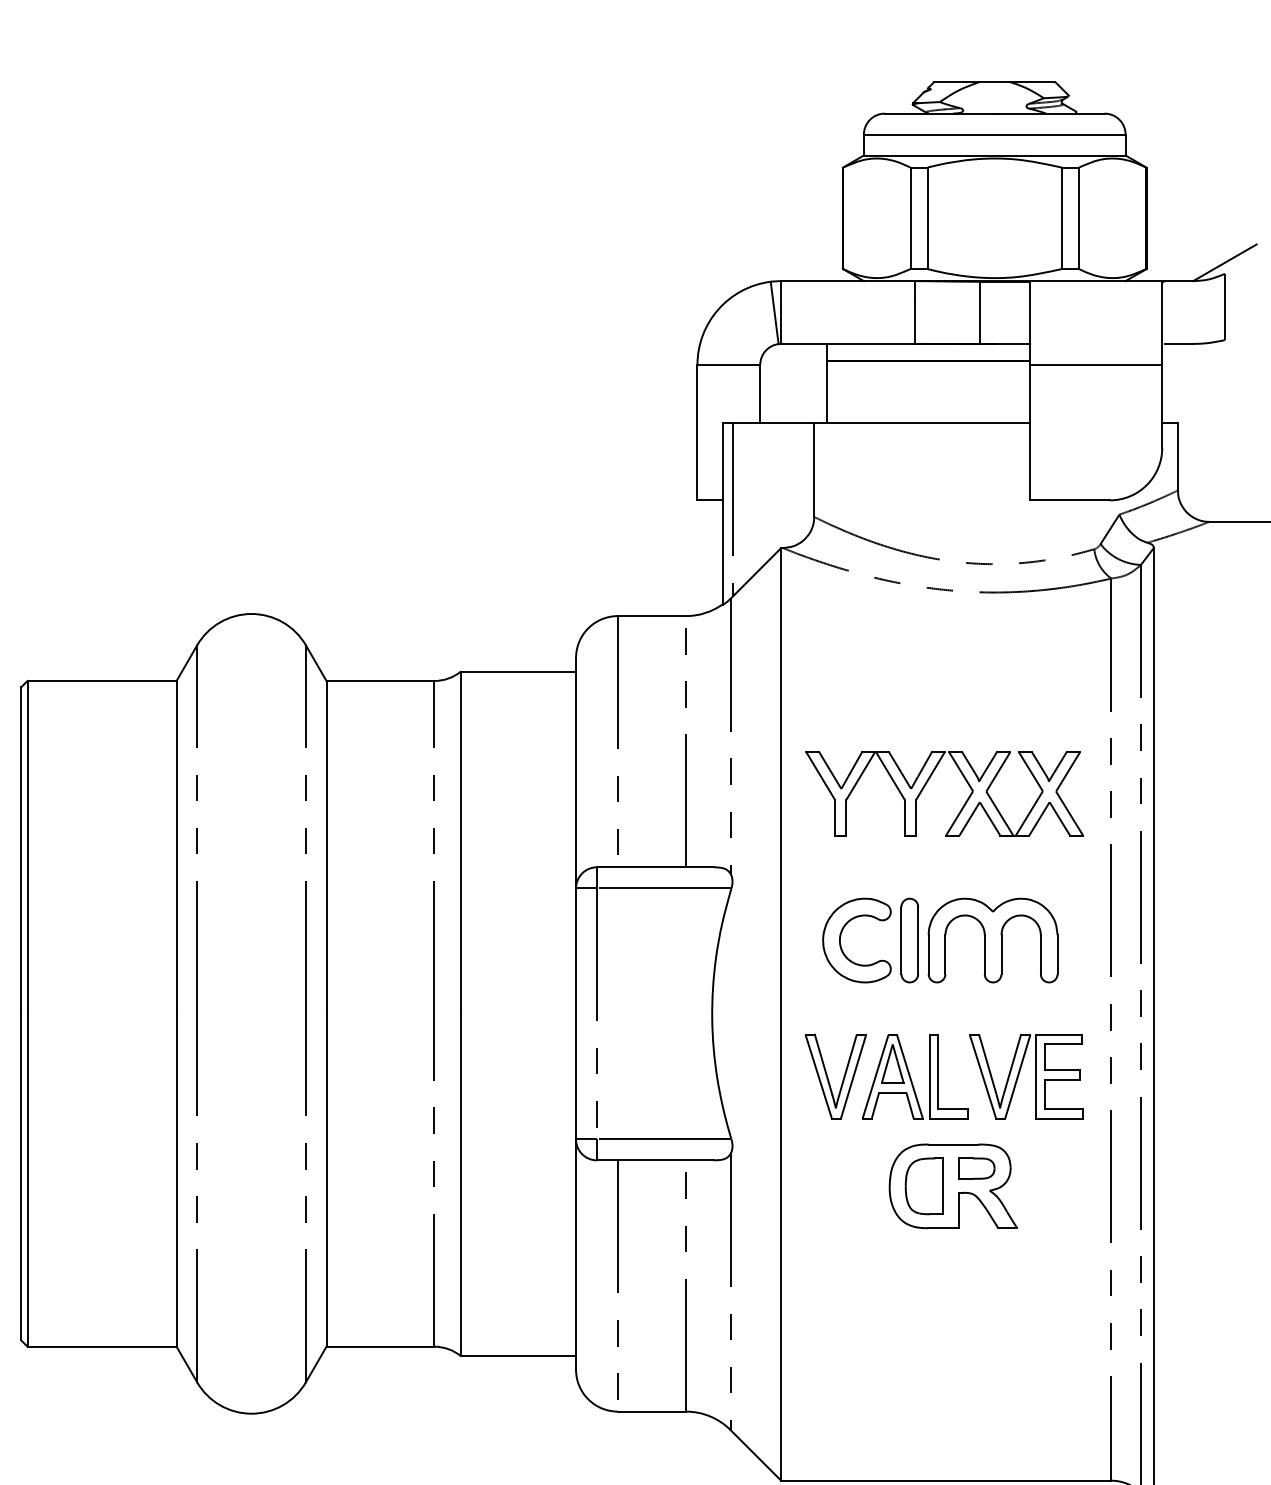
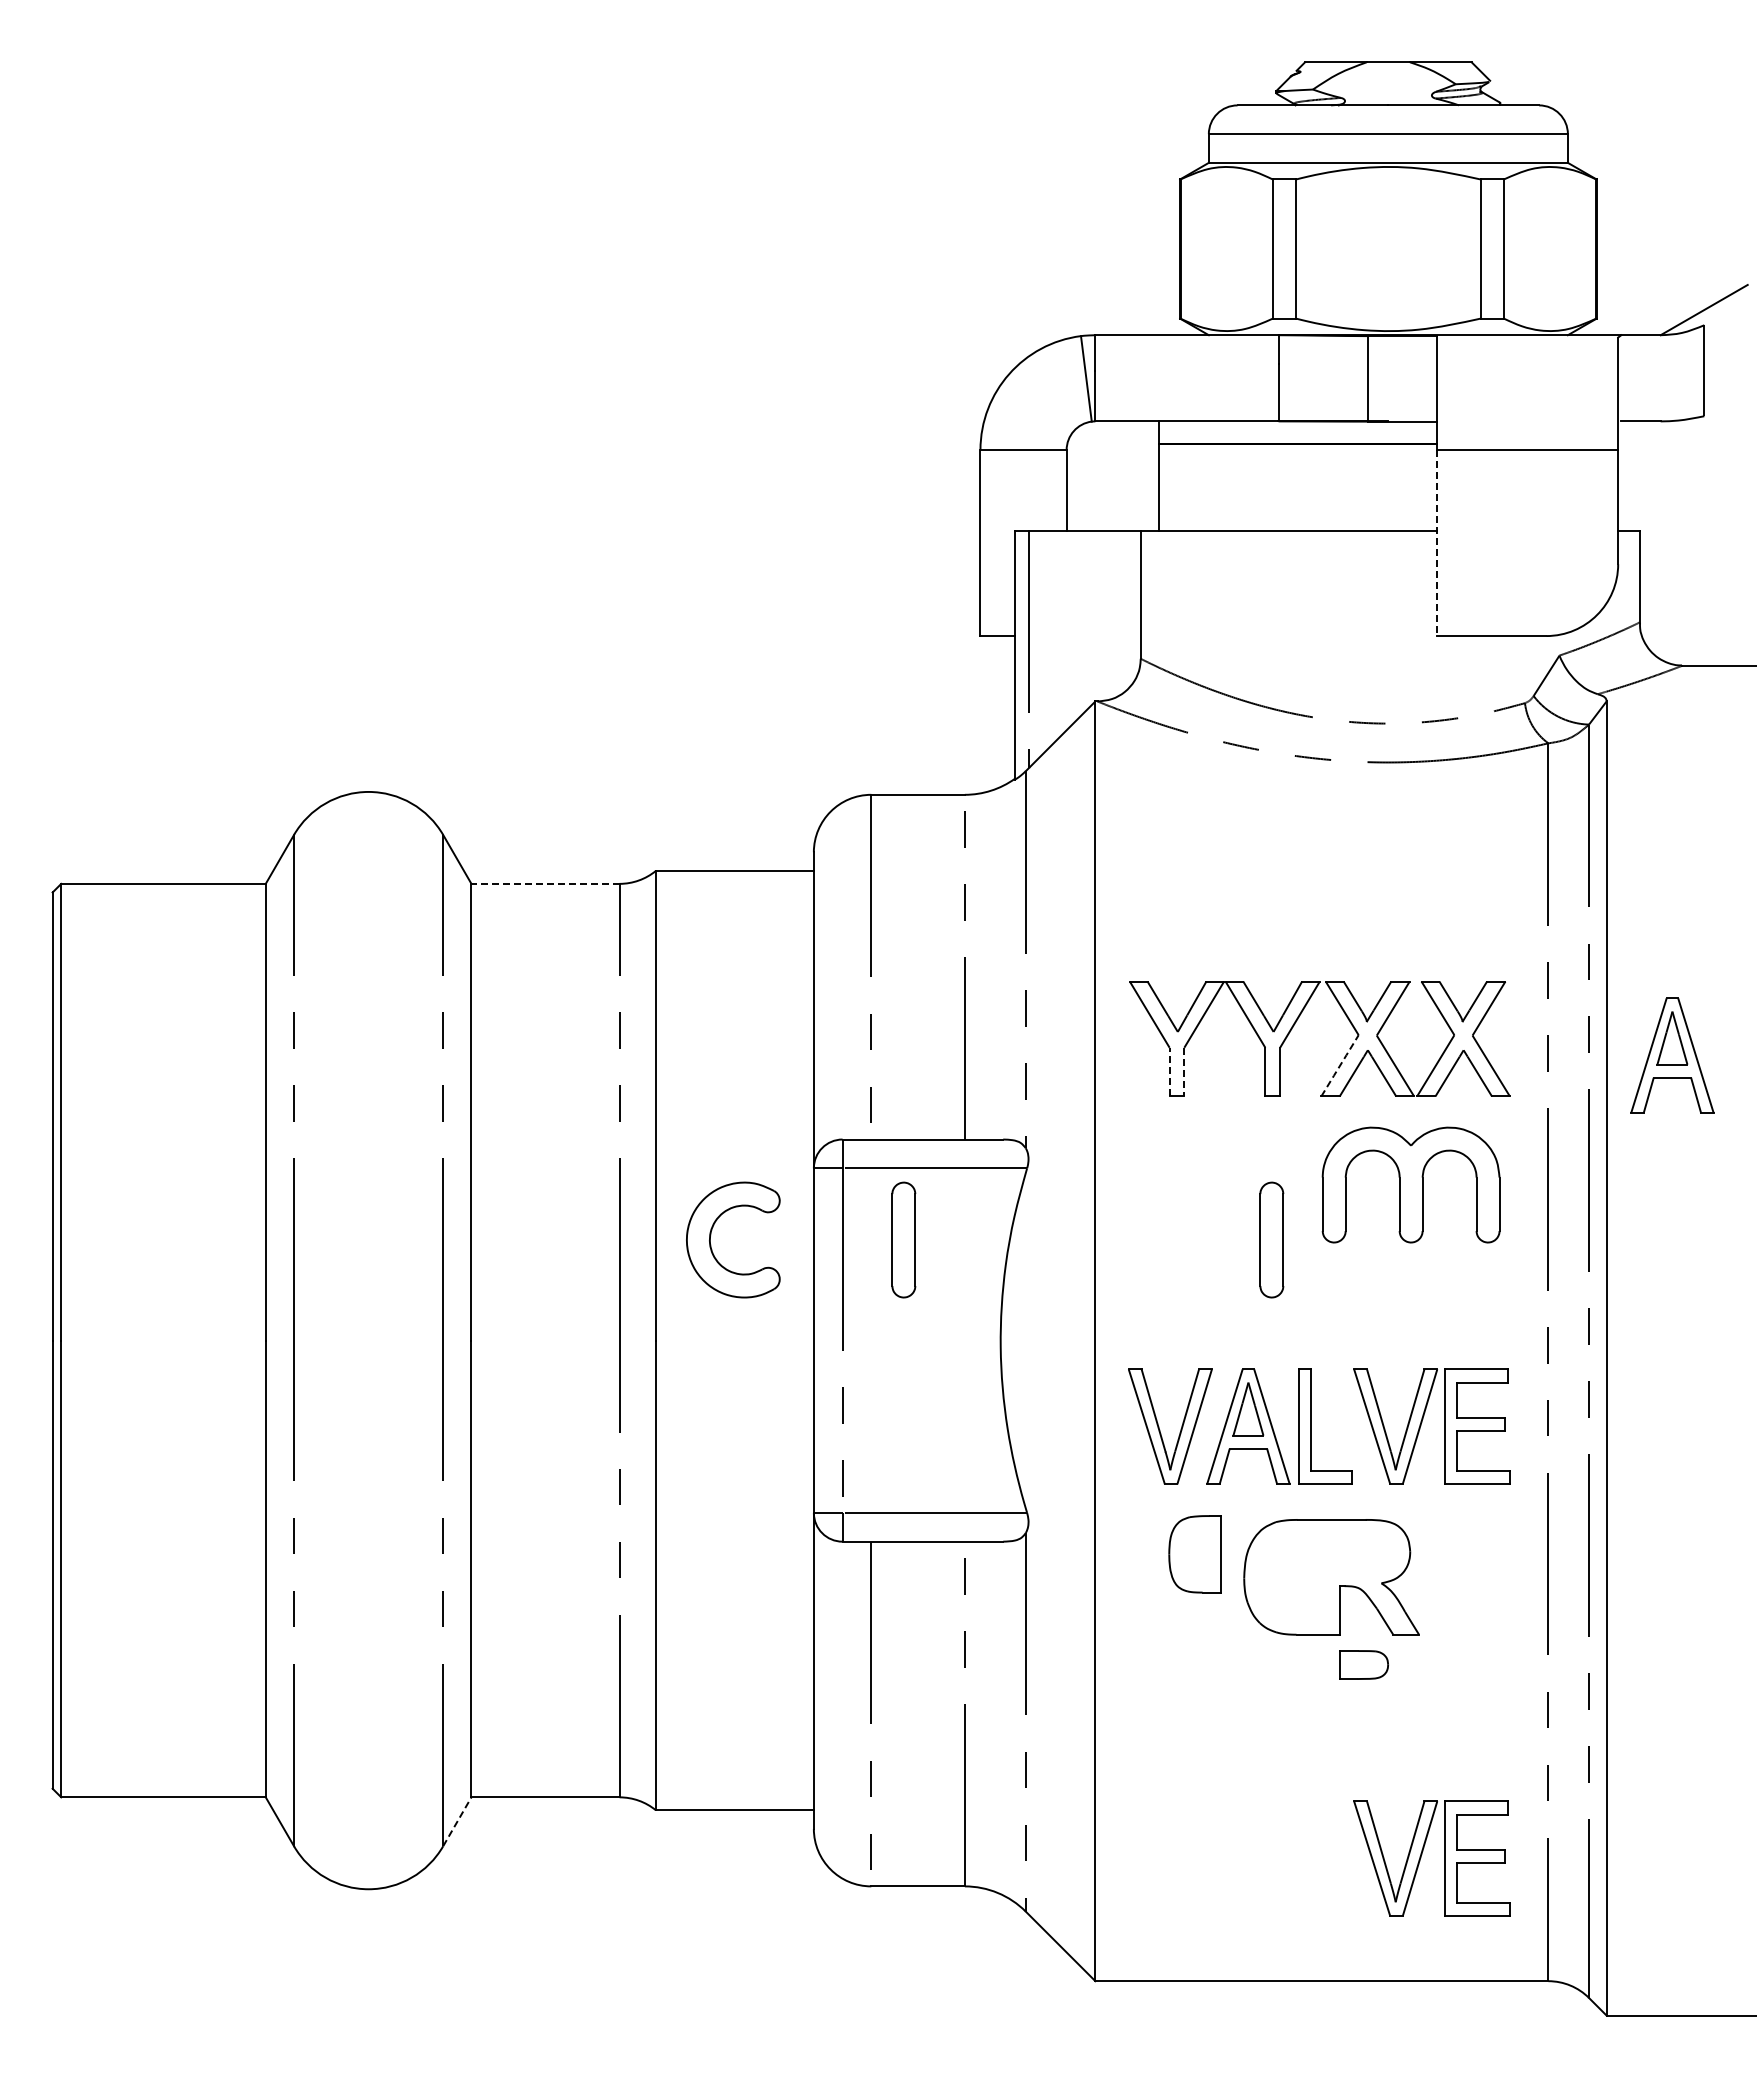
line: (1030, 432) -> (1437, 543), solid -> dashed
line: (380, 680) -> (545, 883), solid -> dashed
part: (1201, 806) -> (1672, 1055), added
line: (959, 813) -> (1340, 1065), solid -> dashed
line: (835, 817) -> (1169, 1071), solid -> dashed
line: (846, 818) -> (1184, 1072), solid -> dashed
part: (841, 937) -> (711, 1235), moved
part: (641, 940) -> (903, 1239), added
part: (992, 940) -> (1410, 1184), moved
part: (976, 1168) -> (1363, 1664), moved
part: (924, 1186) -> (1194, 1554), moved
line: (316, 1364) -> (457, 1821), solid -> dashed
part: (1019, 1388) -> (1422, 1854), added

